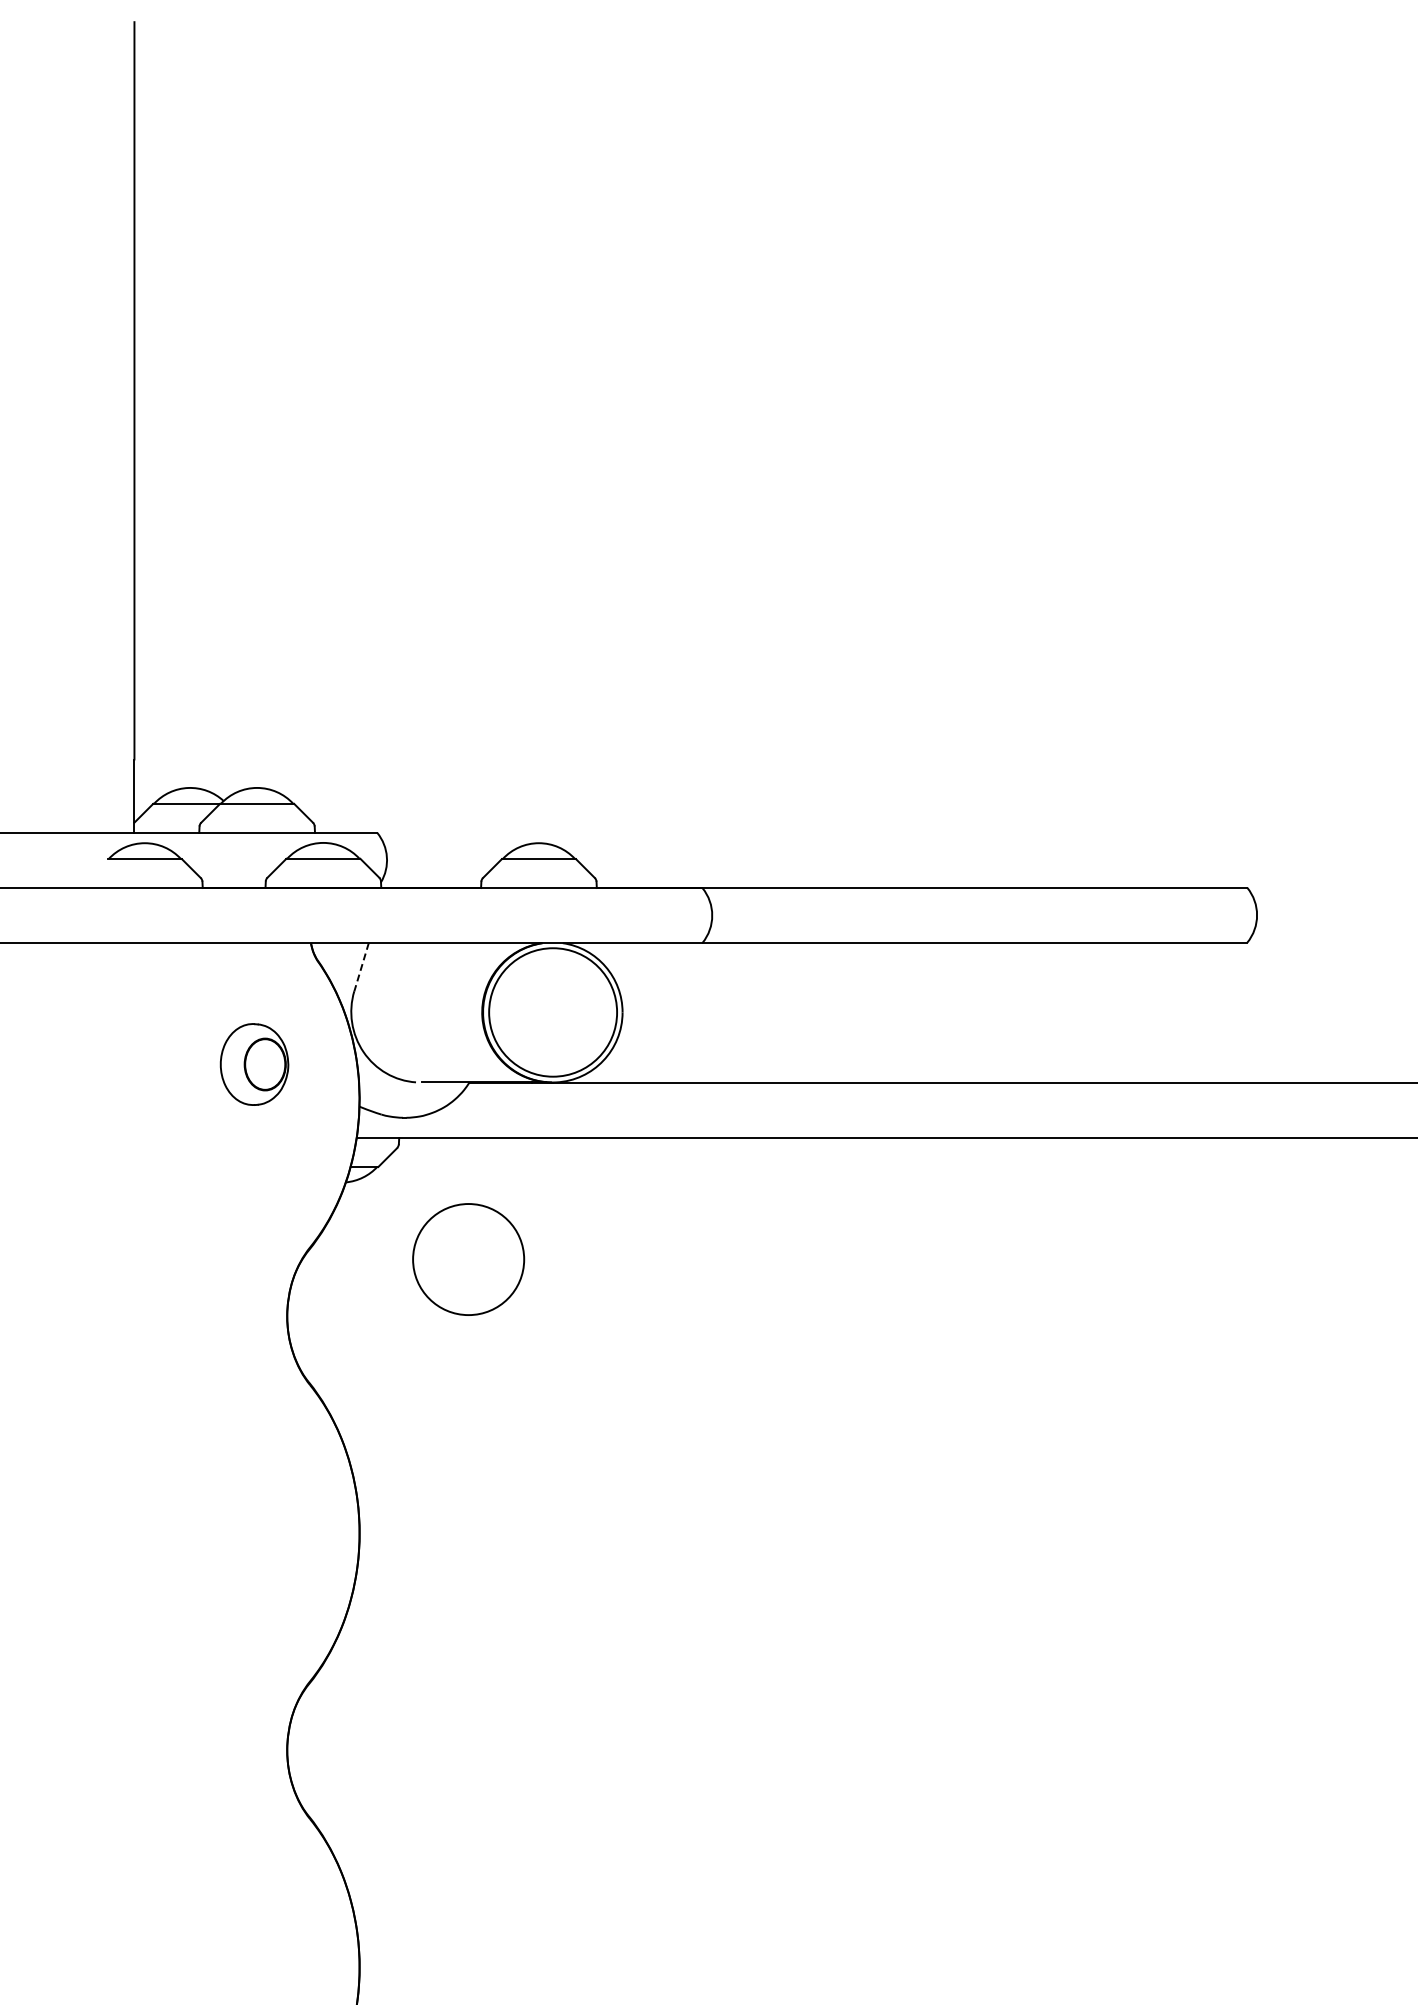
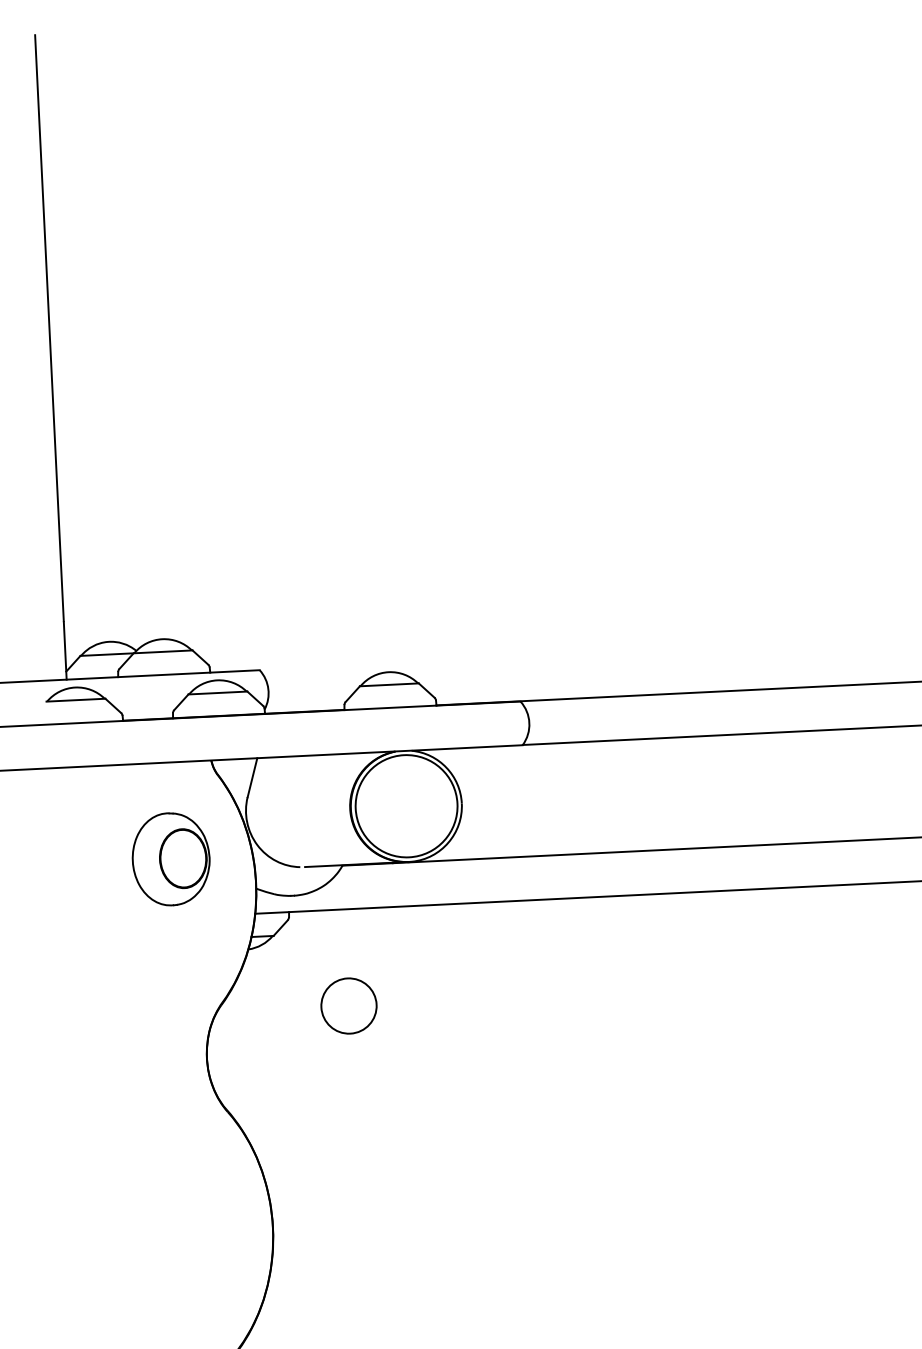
line: (361, 967) -> (252, 777), dashed -> solid
part: (254, 1064) -> (171, 859), size x1.43
circle: (468, 1259) -> (348, 1006), size x0.62

